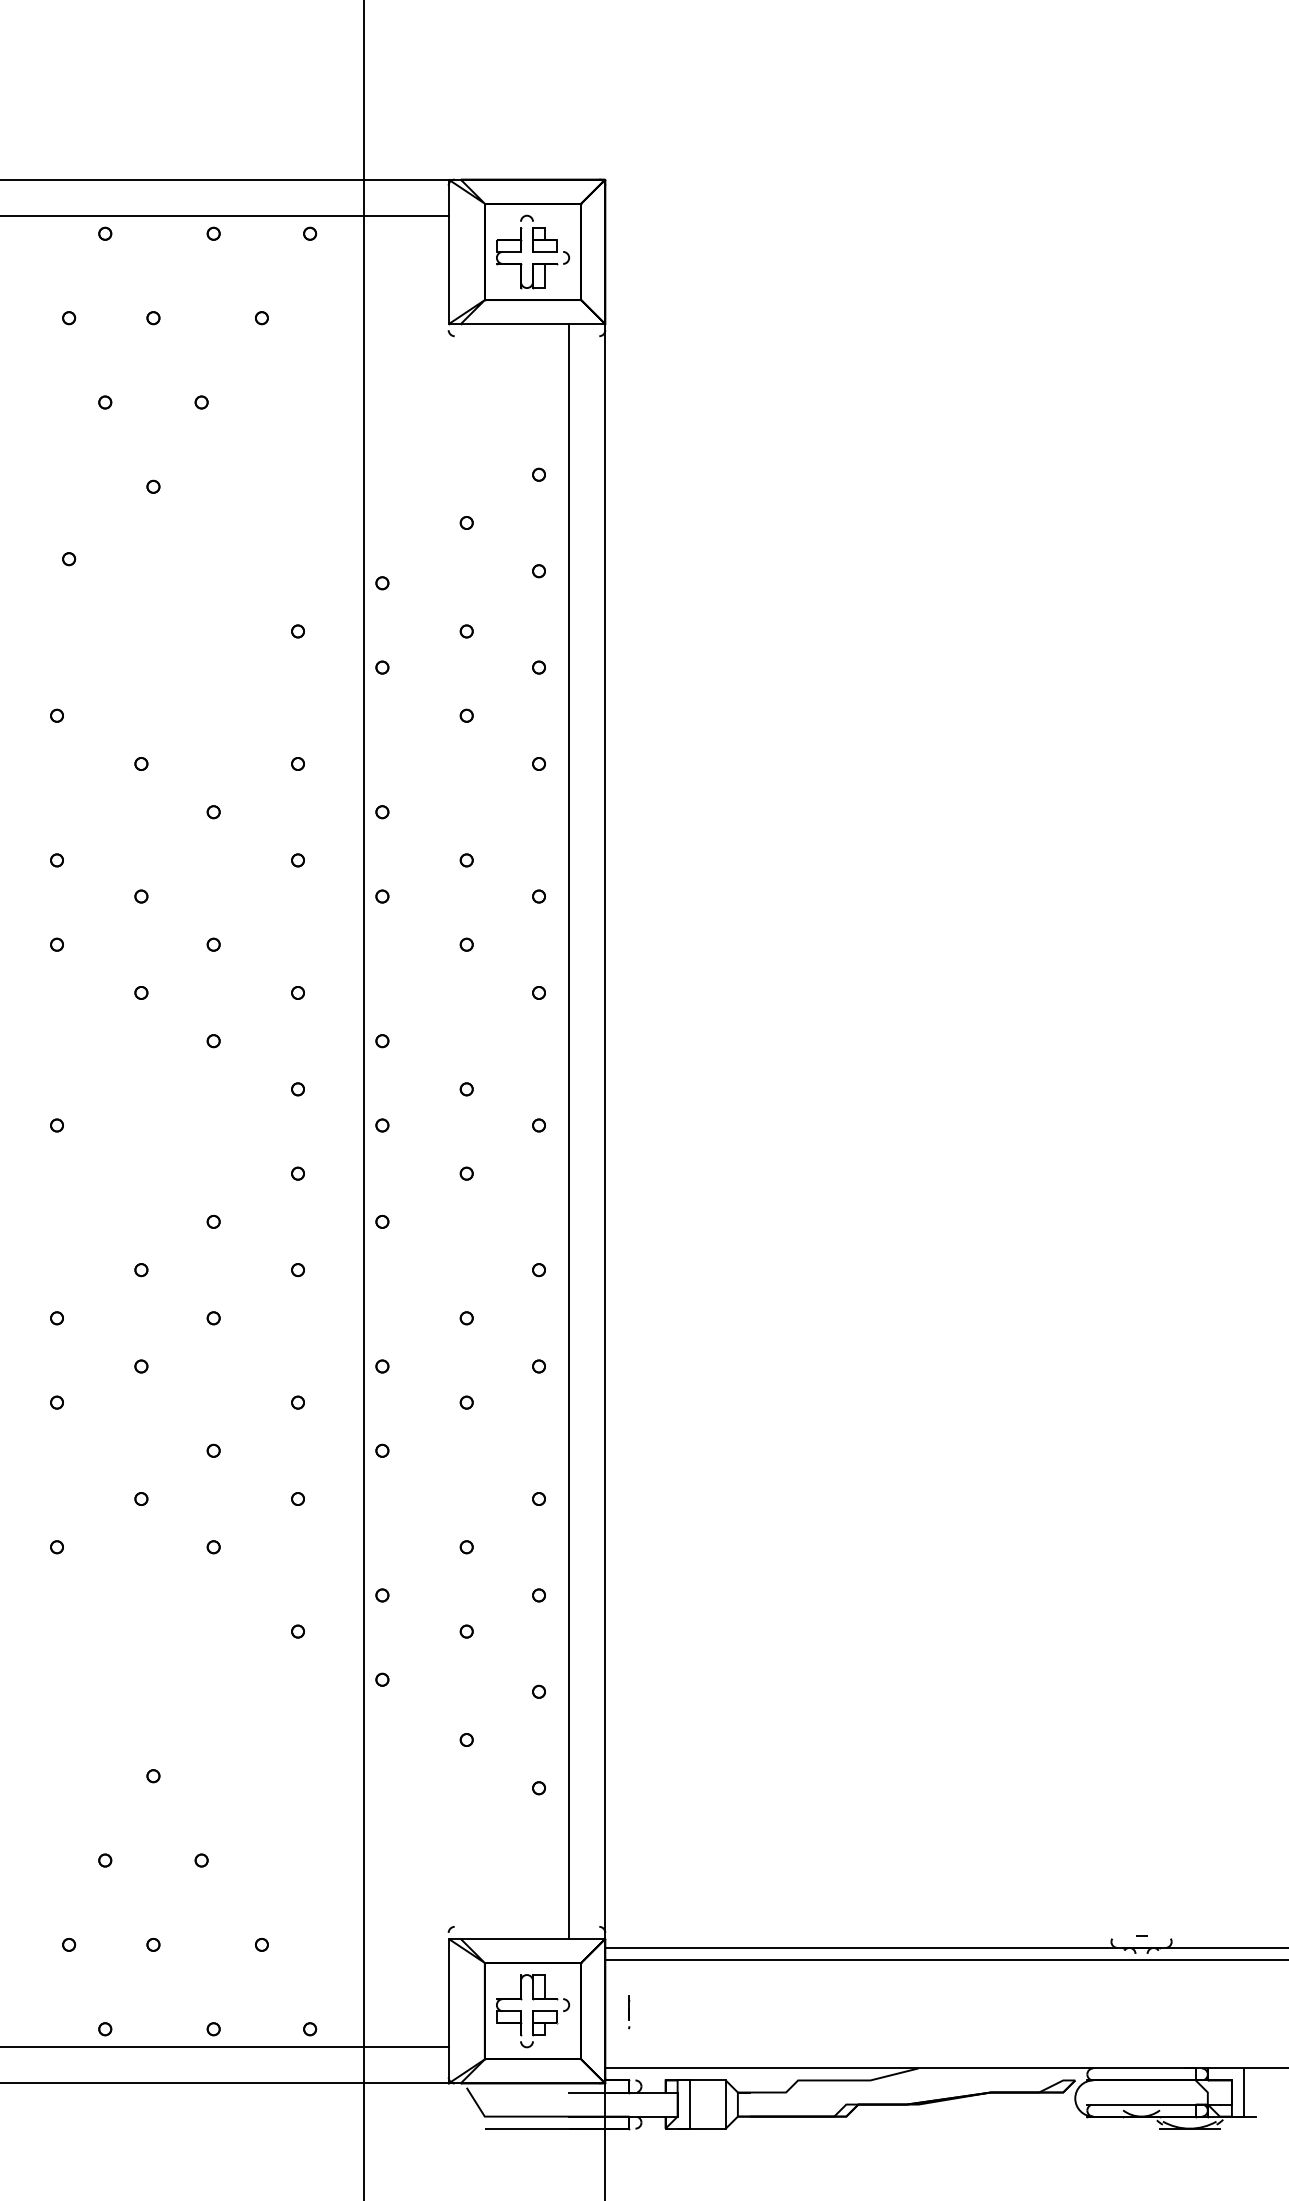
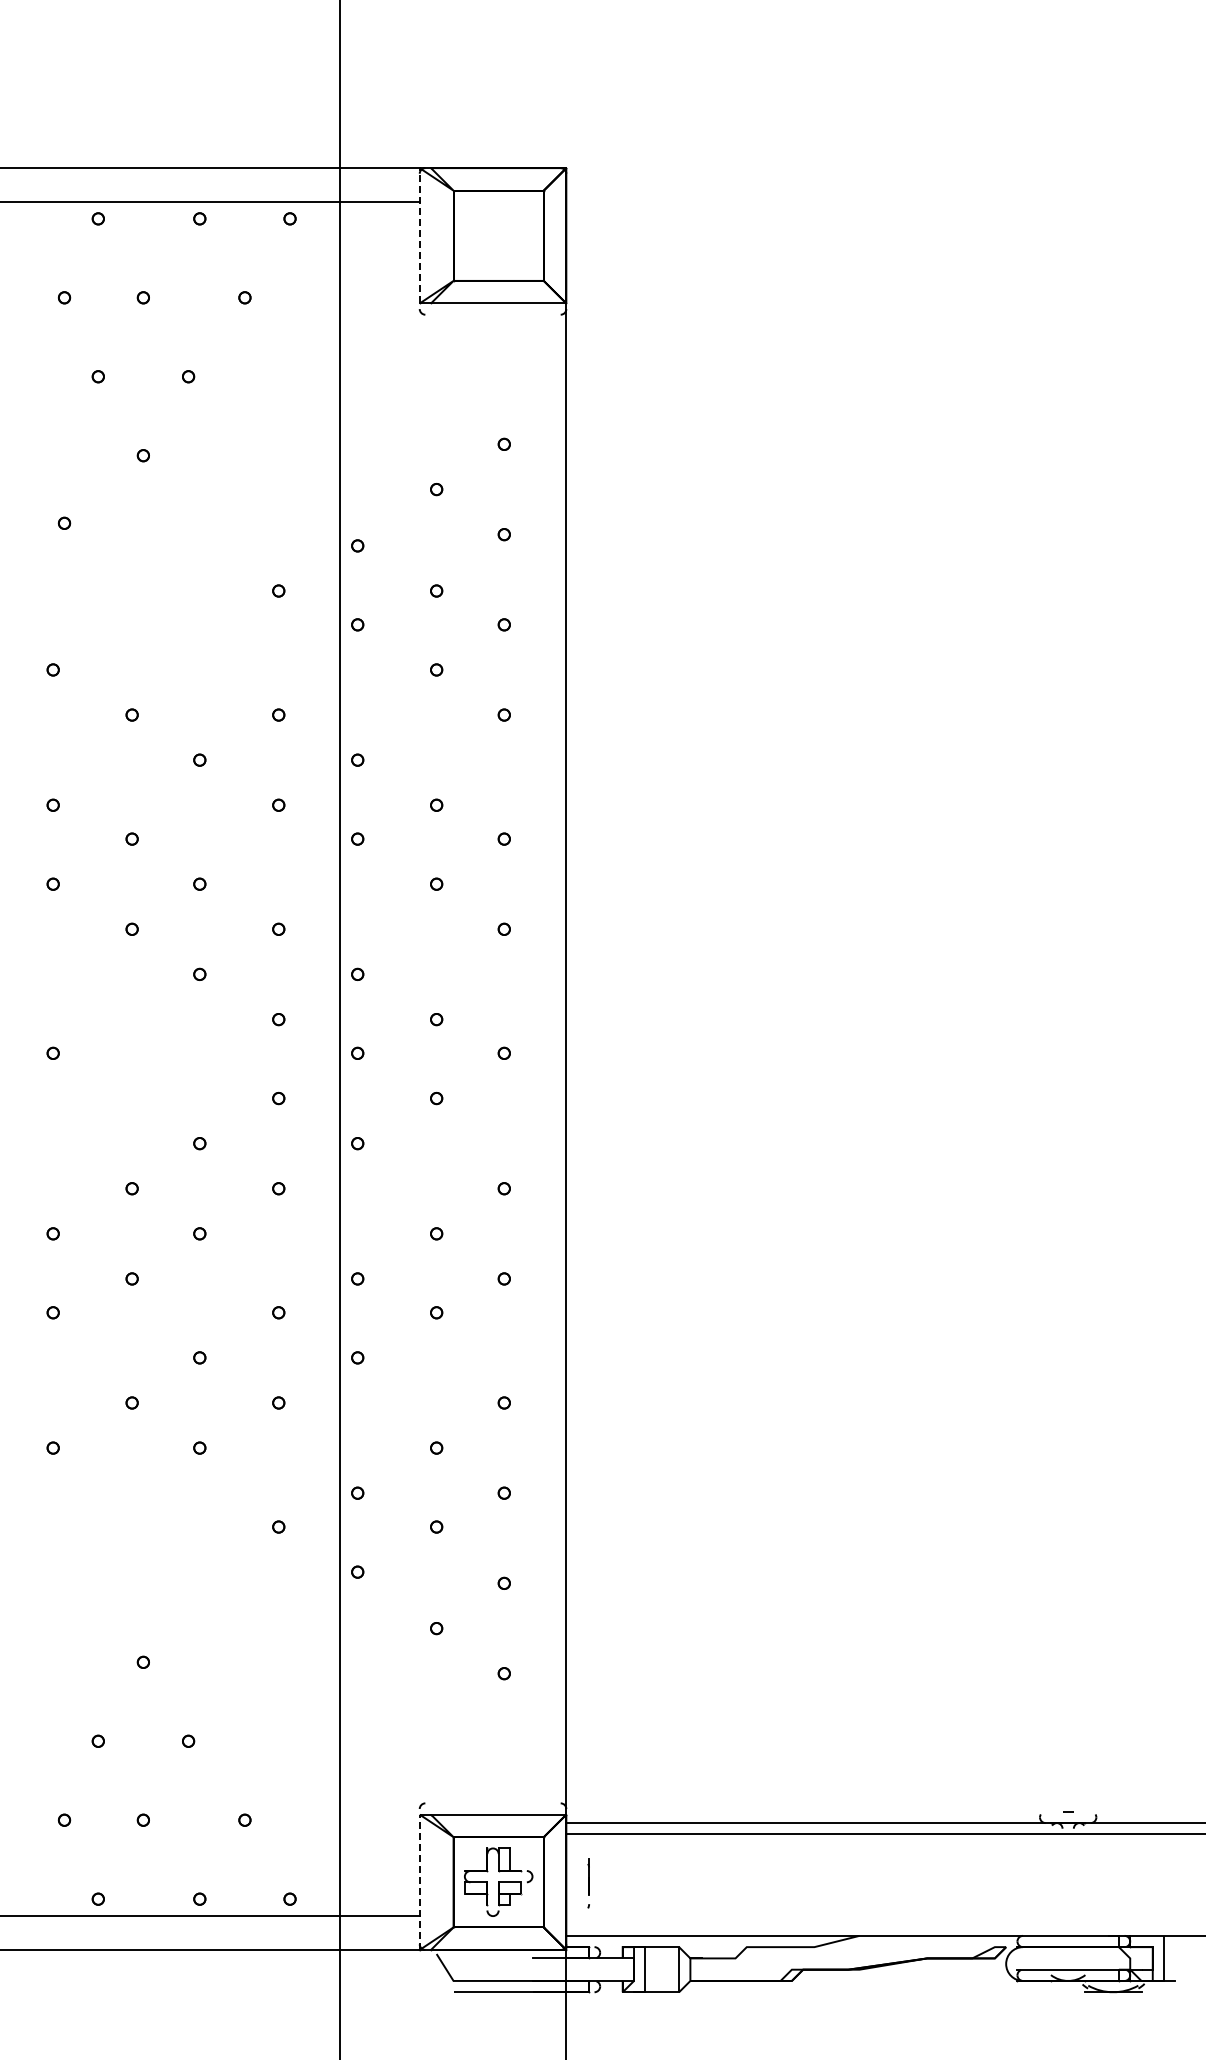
line: (448, 251) -> (419, 235), solid -> dashed
part: (532, 252) -> (498, 236), removed
line: (569, 1130) -> (532, 1058), removed
line: (448, 2011) -> (419, 1882), solid -> dashed
part: (629, 2012) -> (588, 1883), size x1.6

